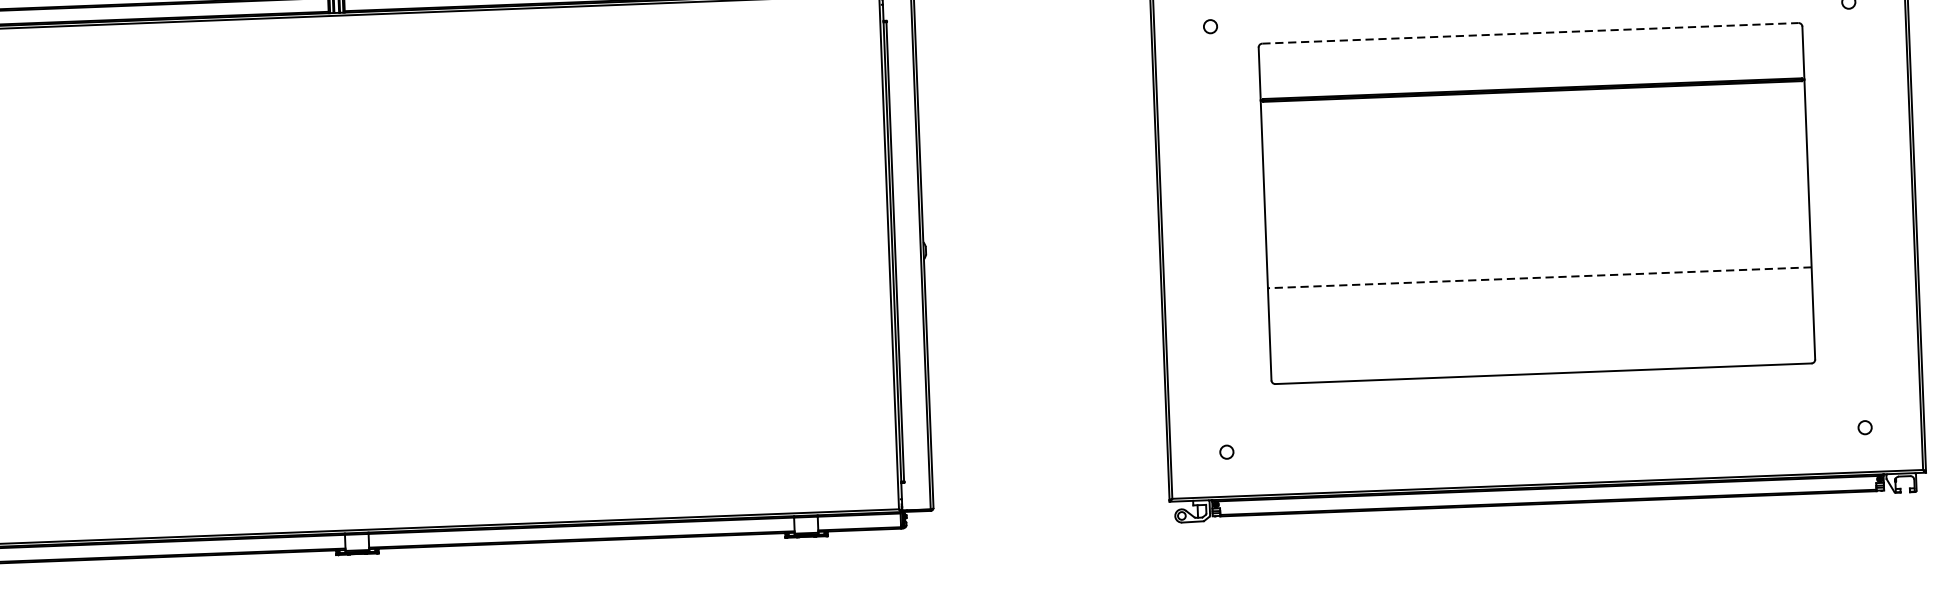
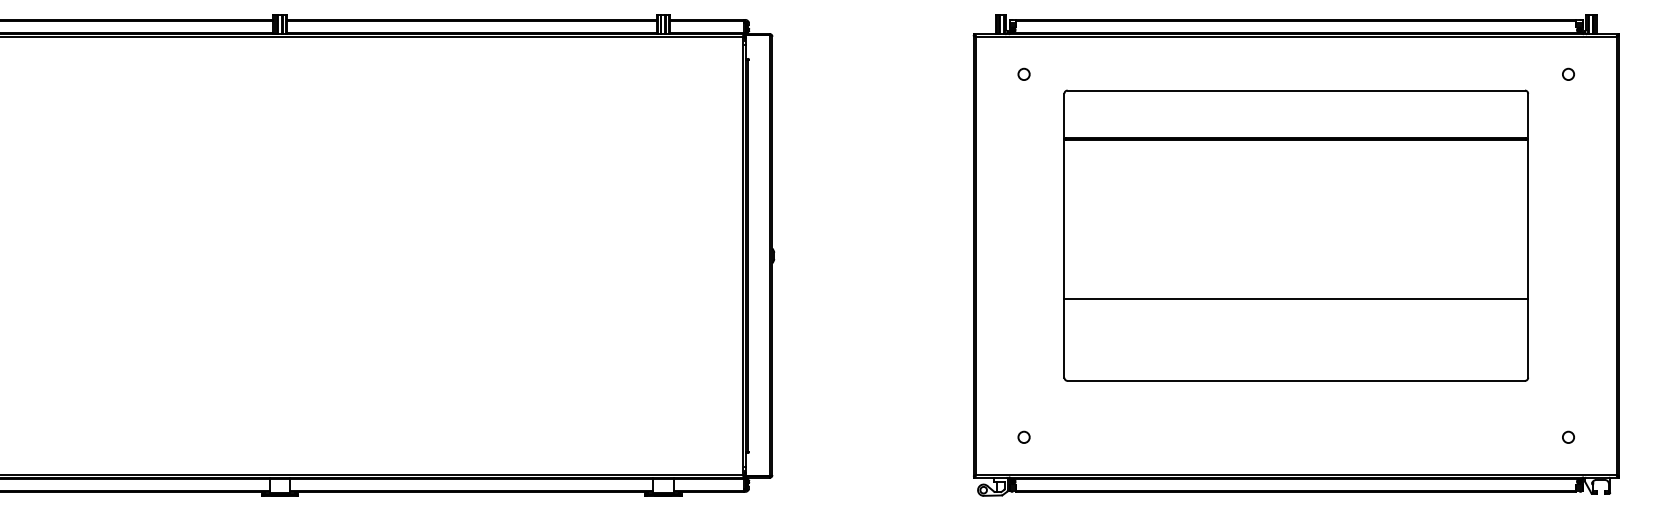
line: (1530, 33) -> (1296, 90), dashed -> solid
line: (1540, 278) -> (1296, 299), dashed -> solid

